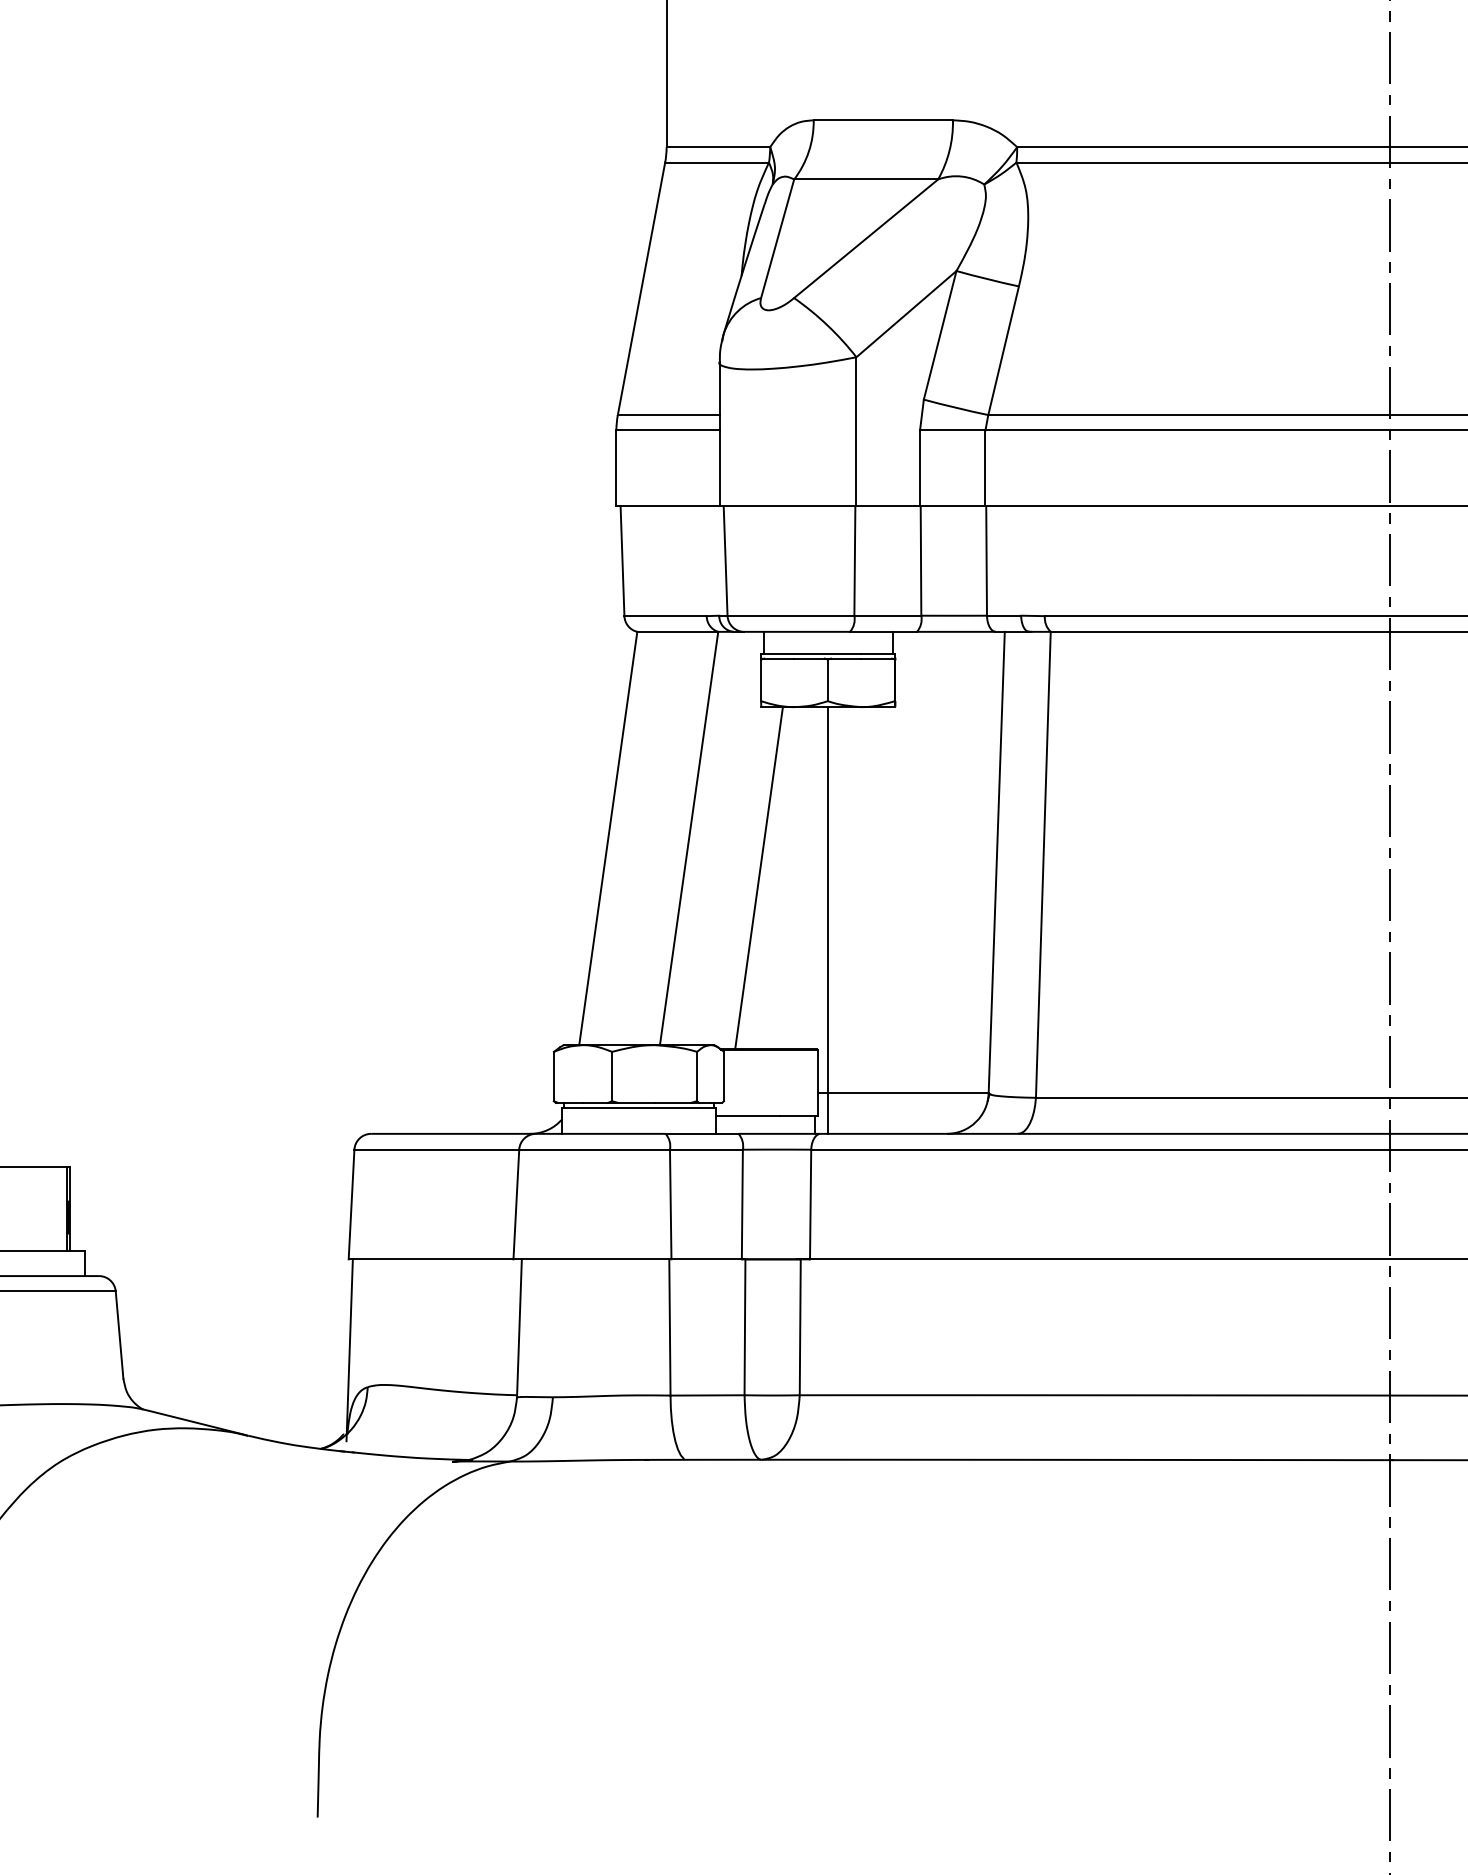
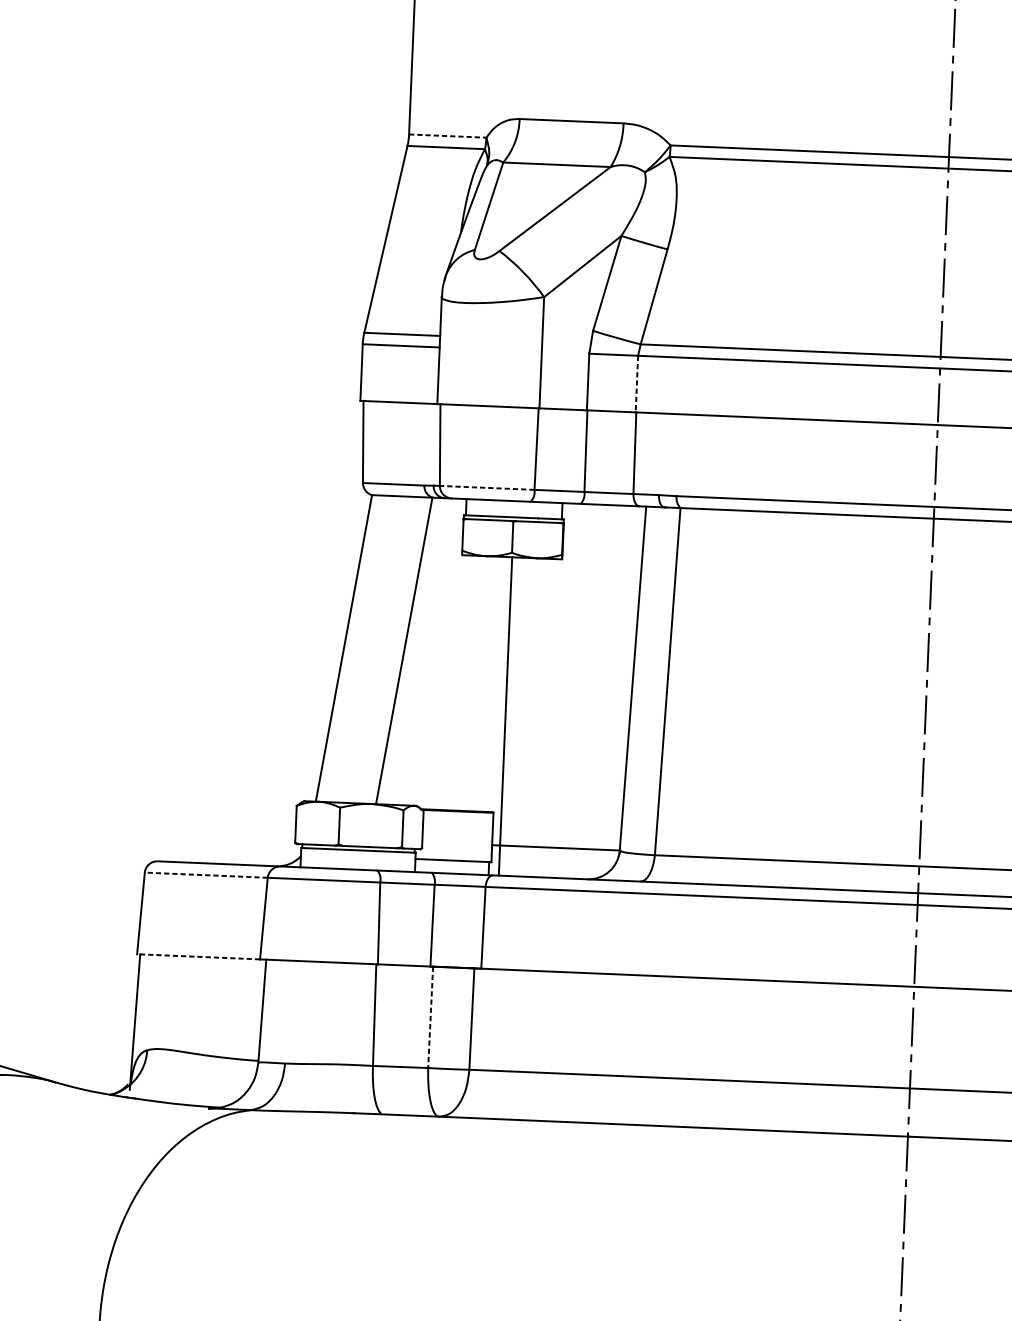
line: (718, 147) -> (447, 136), solid -> dashed
line: (985, 468) -> (636, 384), solid -> dashed
line: (790, 615) -> (486, 487), solid -> dashed
line: (758, 878) -> (454, 682), removed
line: (436, 1149) -> (206, 875), solid -> dashed
line: (430, 1259) -> (198, 956), solid -> dashed
line: (744, 1327) -> (430, 1017), solid -> dashed

